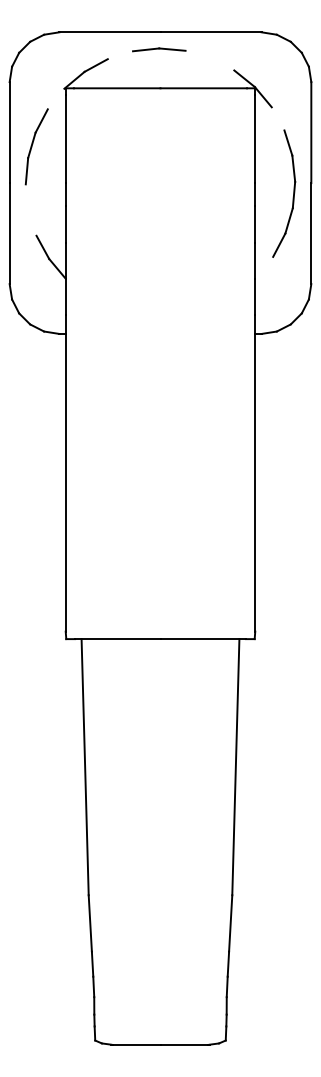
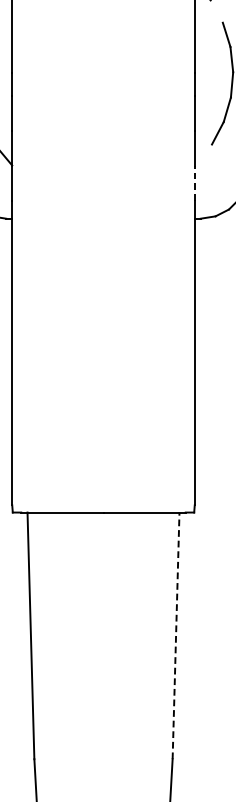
line: (255, 296) -> (194, 182), solid -> dashed
line: (235, 766) -> (175, 635), solid -> dashed

